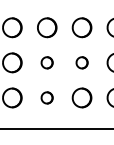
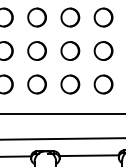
part: (46, 62) -> (36, 50), size x1.67
part: (82, 62) -> (70, 50), size x1.67
part: (46, 97) -> (36, 84), size x1.67

